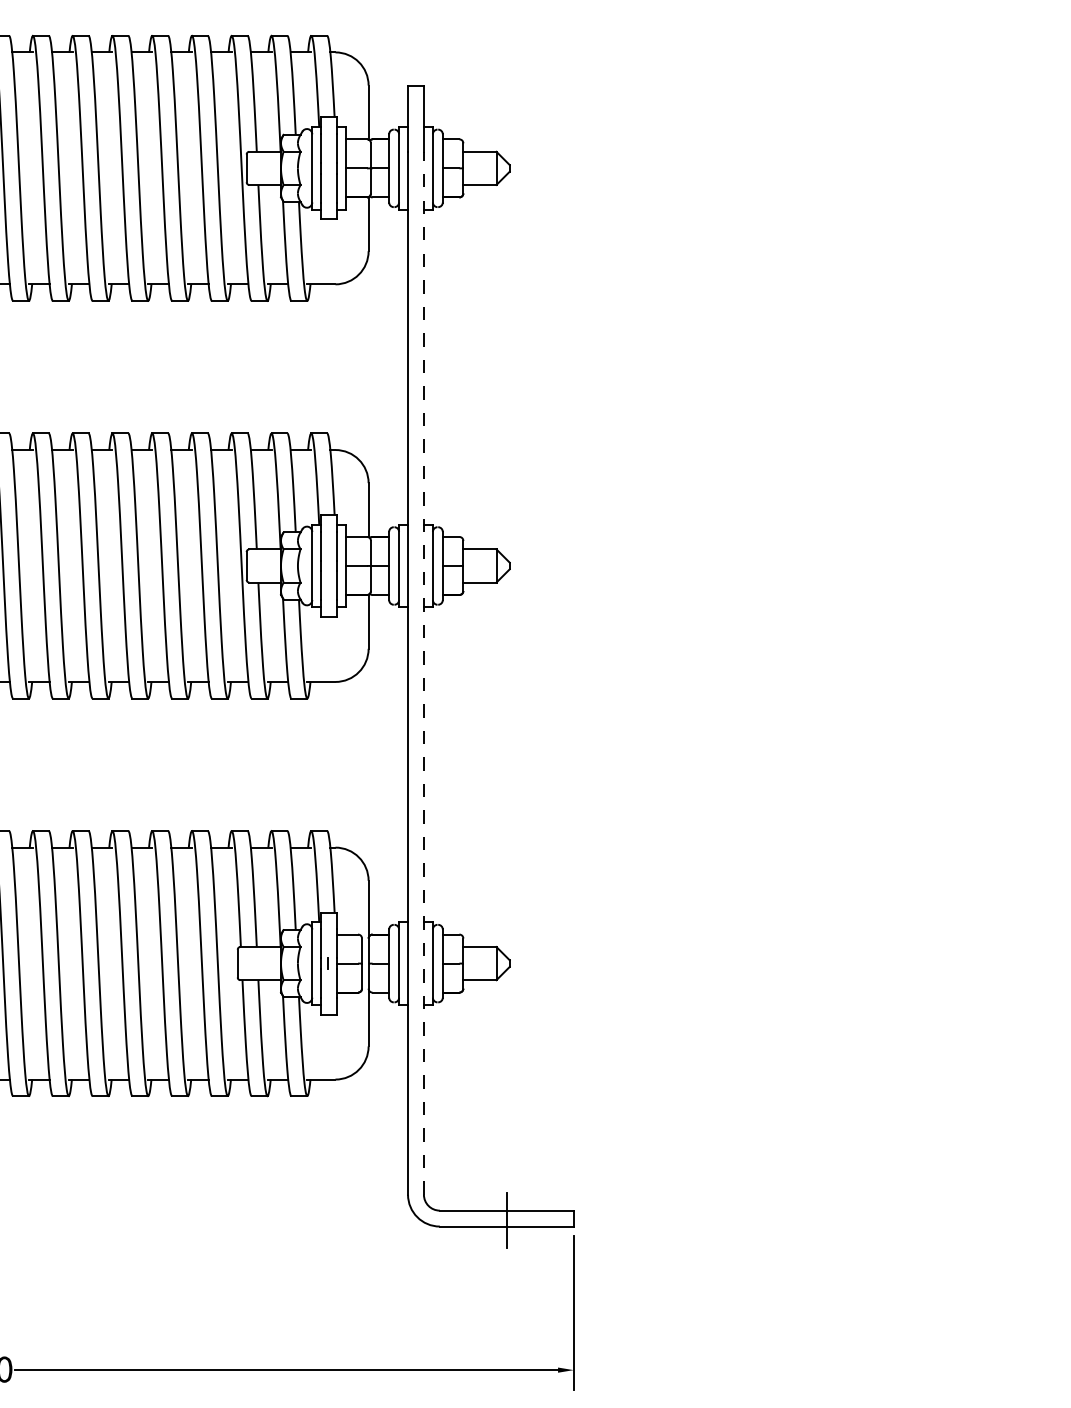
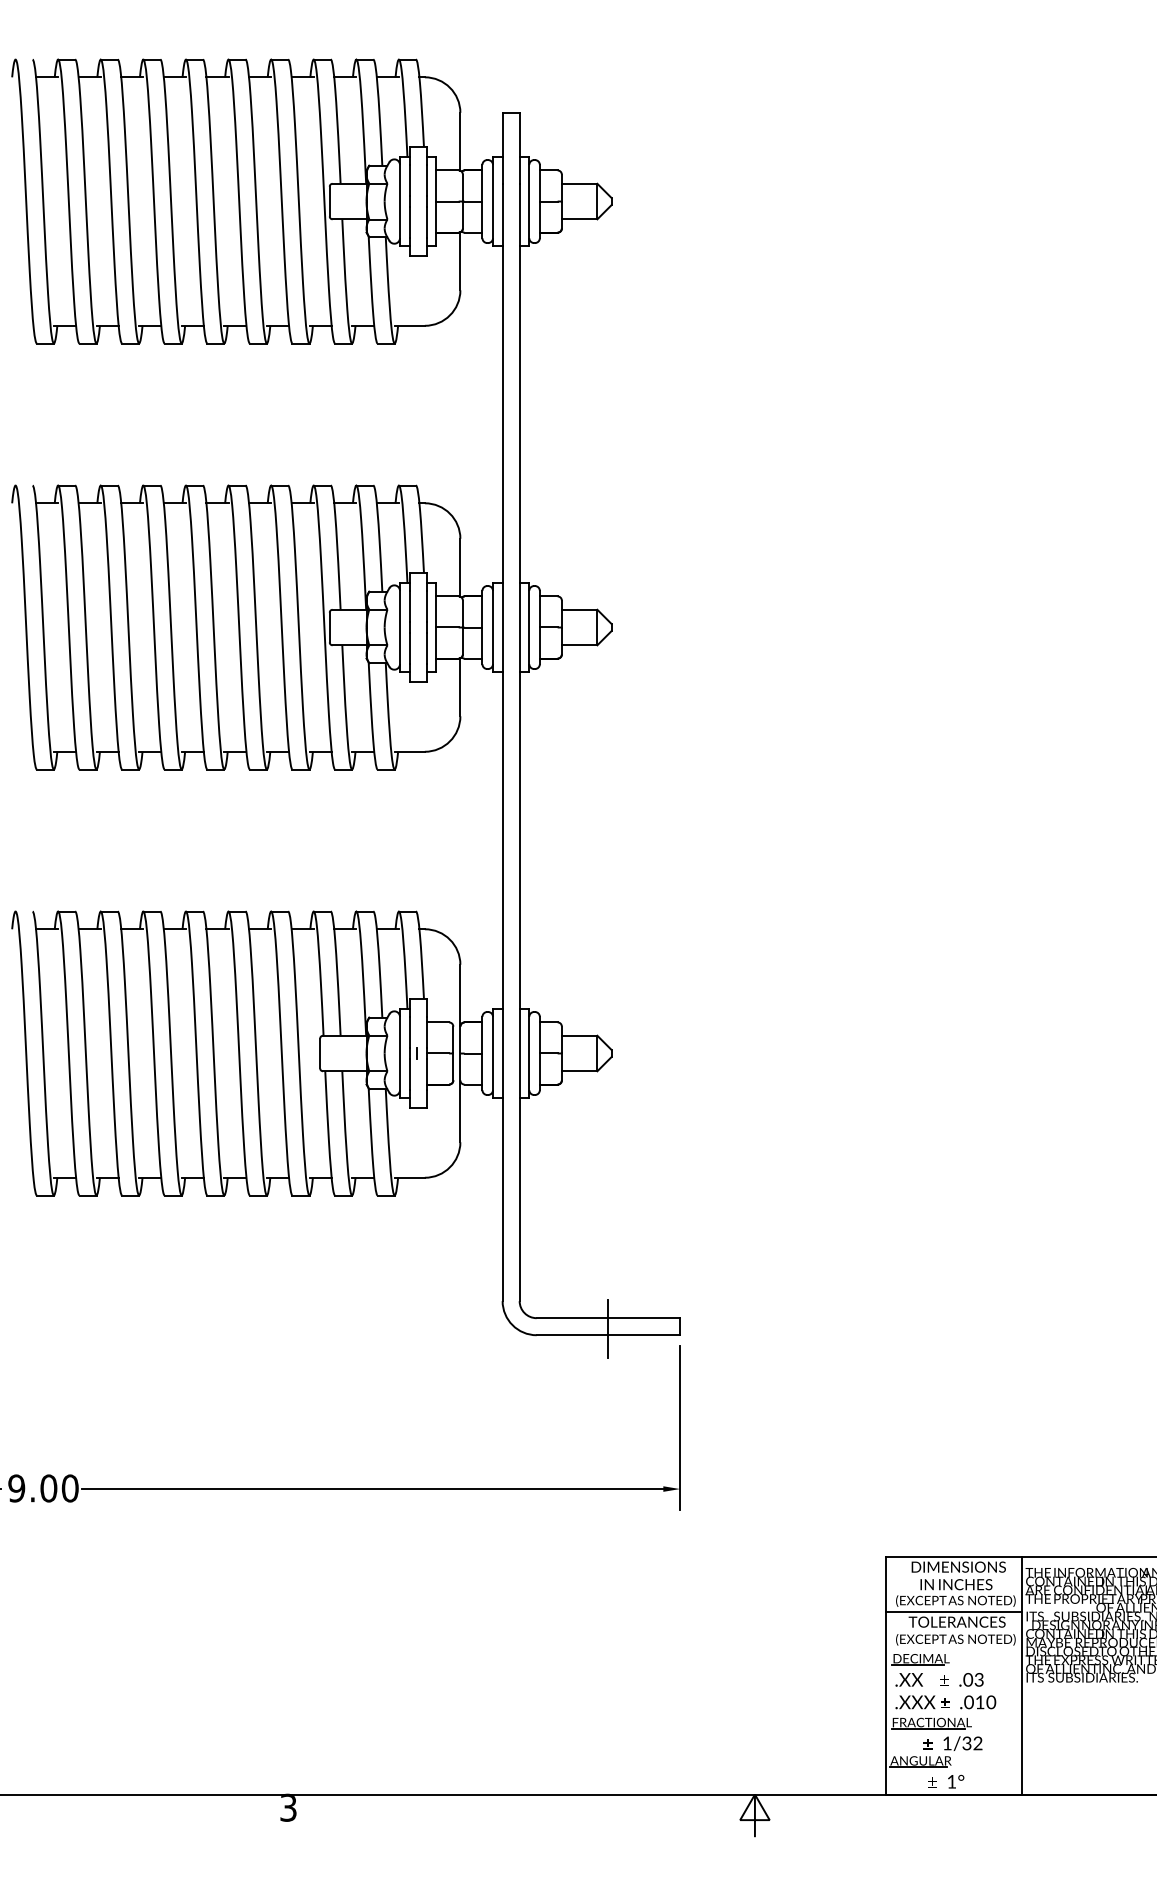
line: (423, 673) -> (519, 742), dashed -> solid

